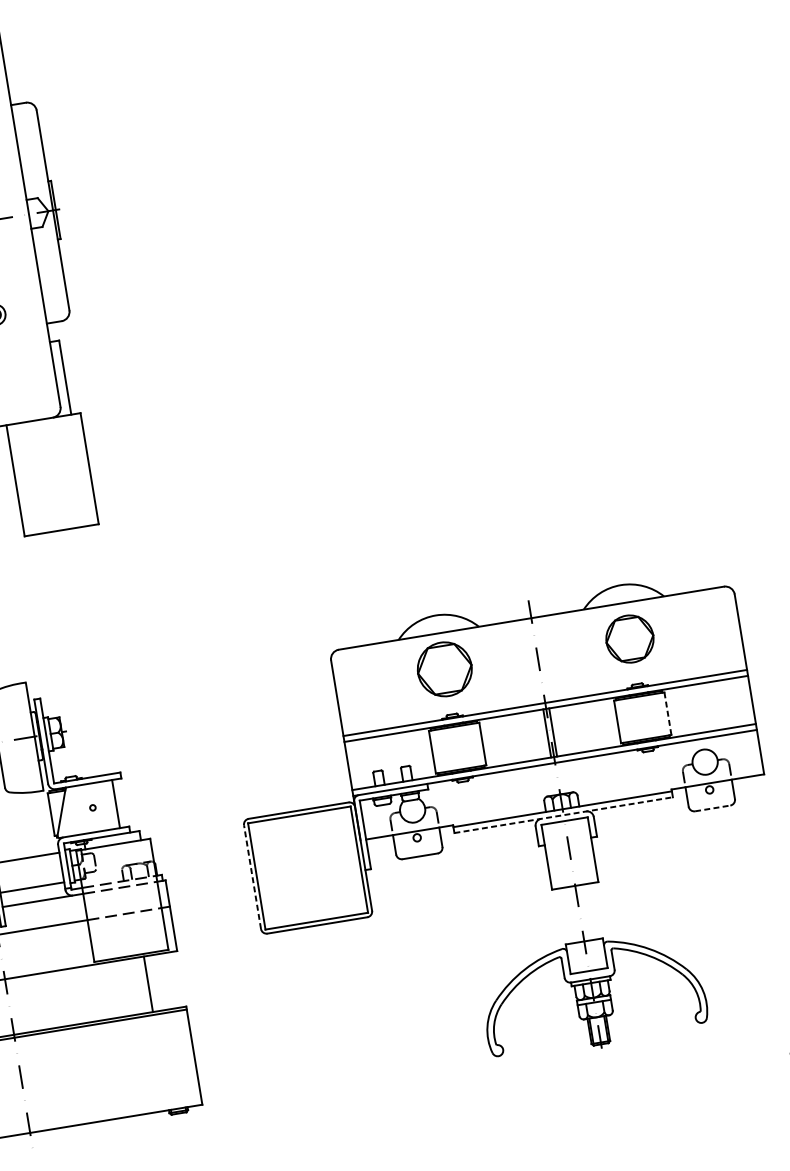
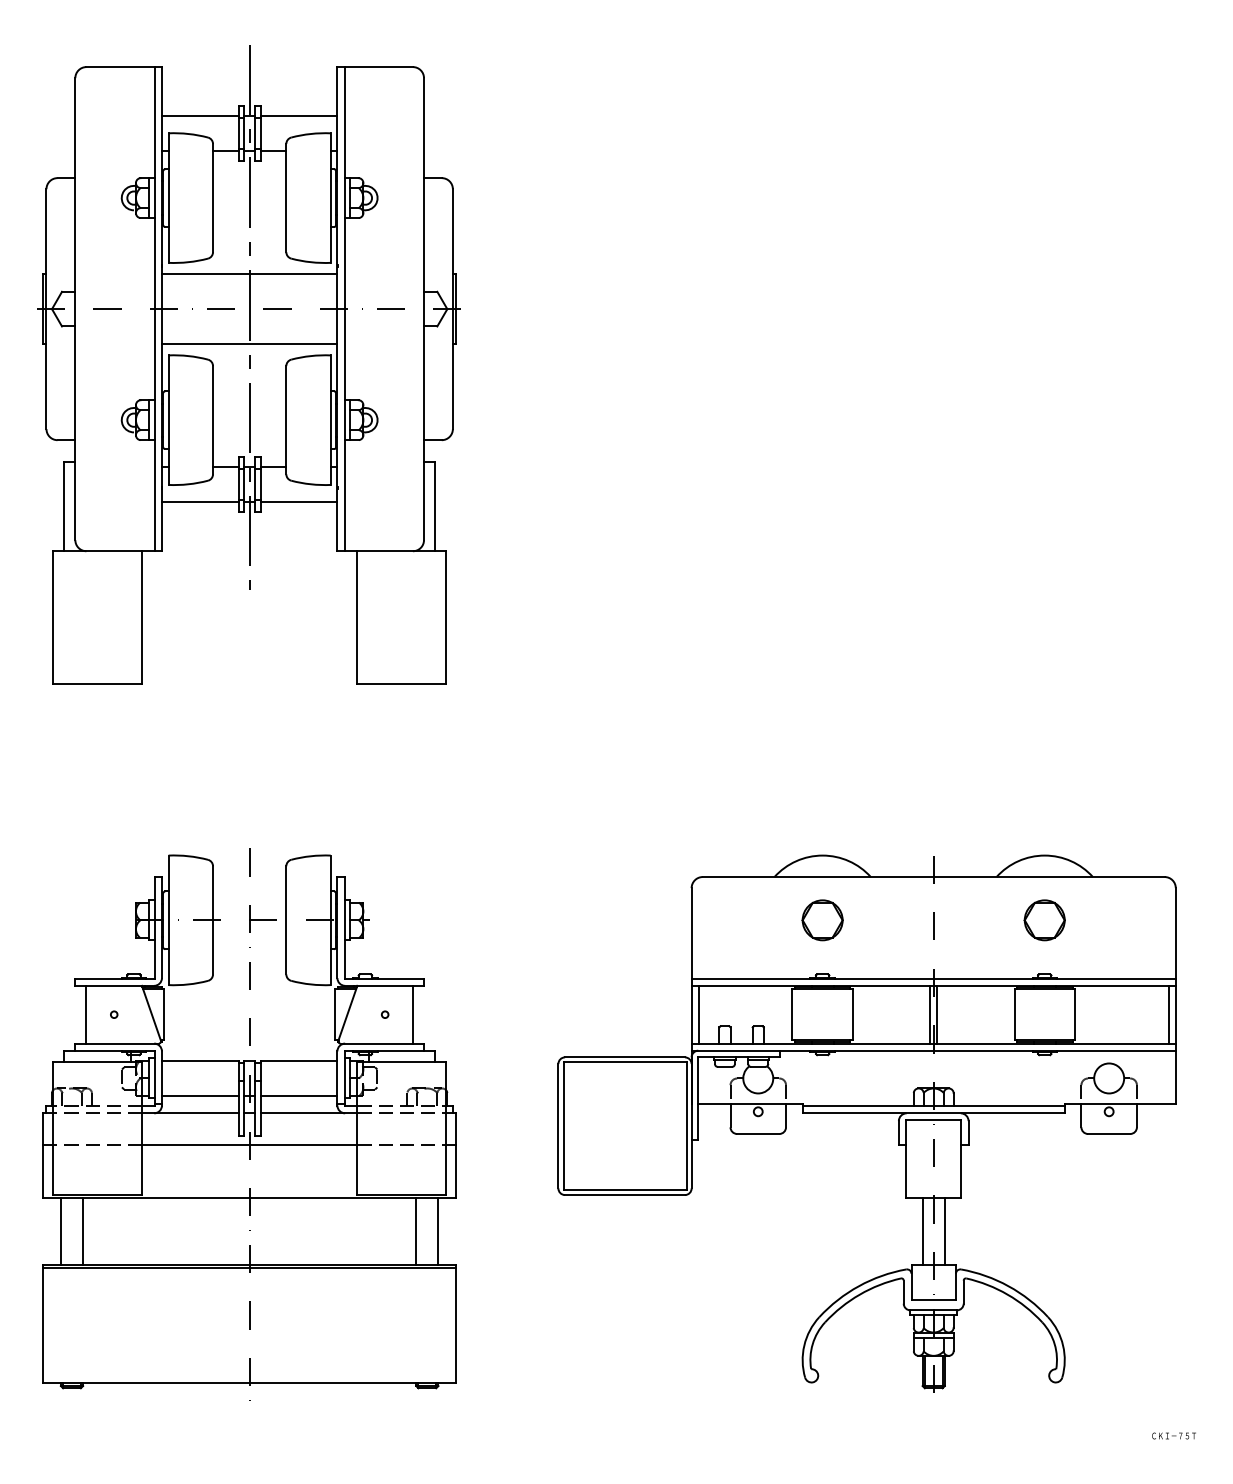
part: (629, 639) -> (1044, 920), size x0.71
part: (444, 669) -> (822, 920), size x0.62
line: (745, 700) -> (1168, 1014), added
line: (667, 713) -> (1074, 1014), dashed -> solid
line: (354, 764) -> (698, 1014), added
line: (712, 807) -> (1109, 1133), dashed -> solid
line: (564, 815) -> (934, 1113), dashed -> solid
line: (252, 876) -> (558, 1125), dashed -> solid
line: (588, 912) -> (944, 1231), added
line: (570, 915) -> (922, 1231), added
line: (166, 981) -> (438, 1231), added

